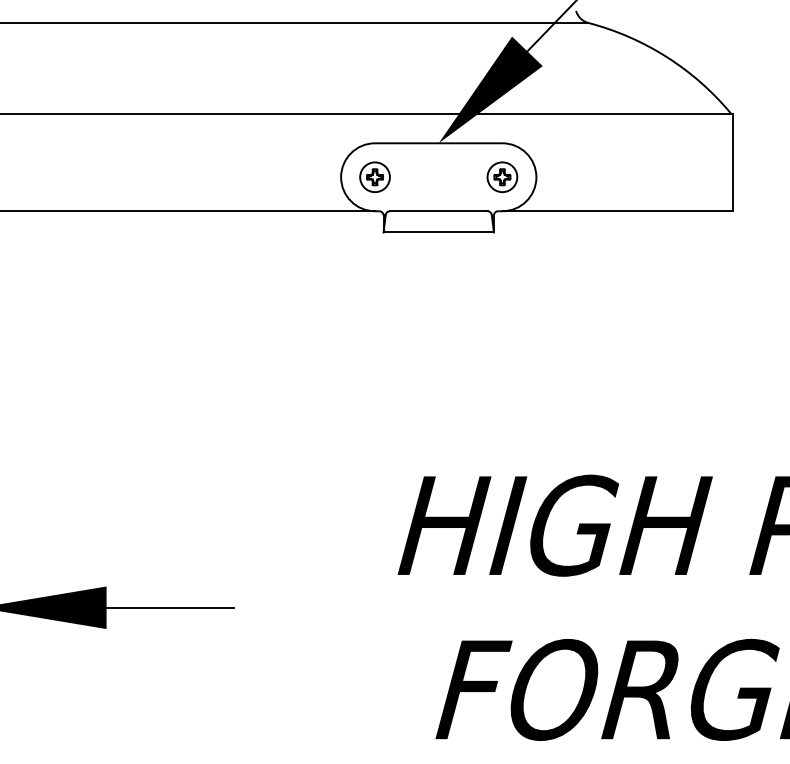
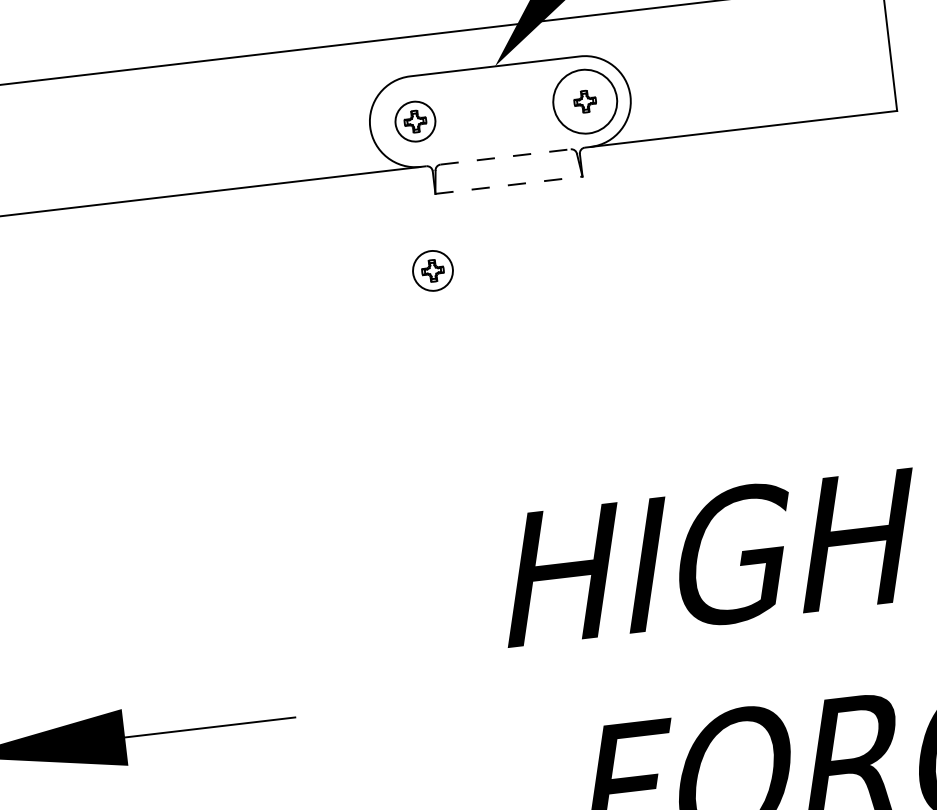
circle: (502, 177) -> (585, 101), size x1.6
line: (438, 211) -> (505, 157), solid -> dashed
line: (439, 232) -> (509, 185), solid -> dashed
part: (374, 288) -> (432, 269), added

